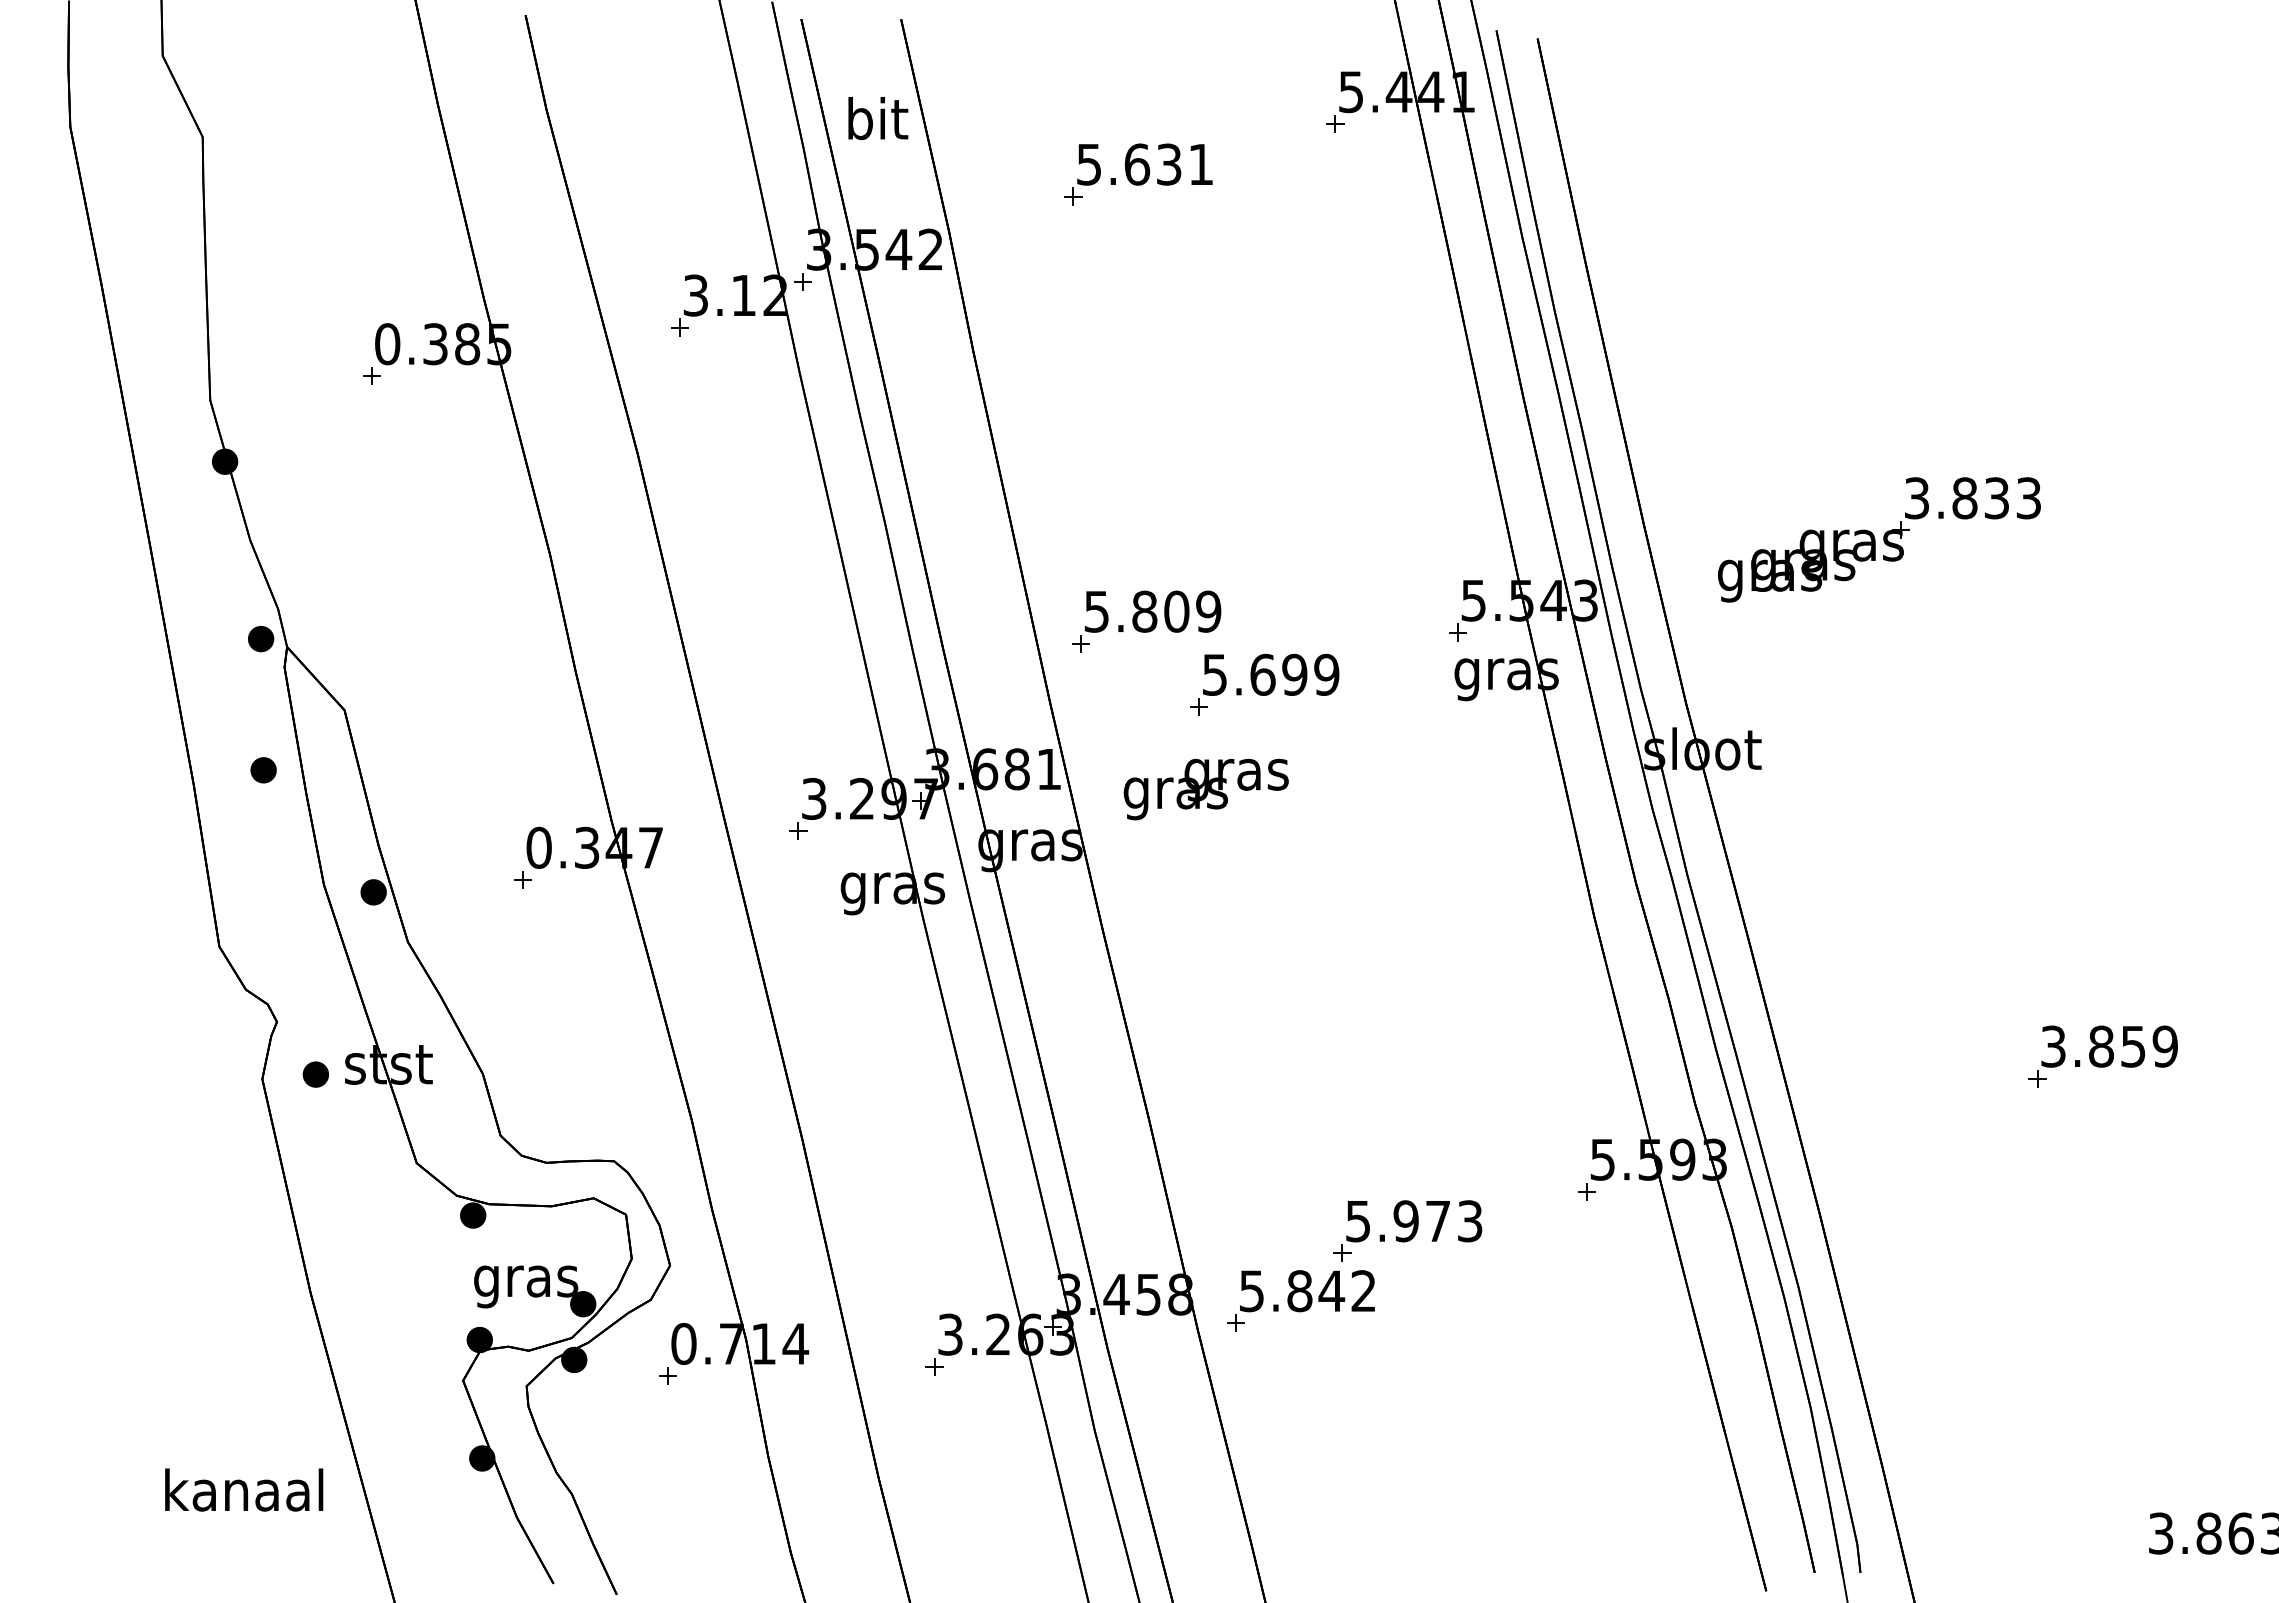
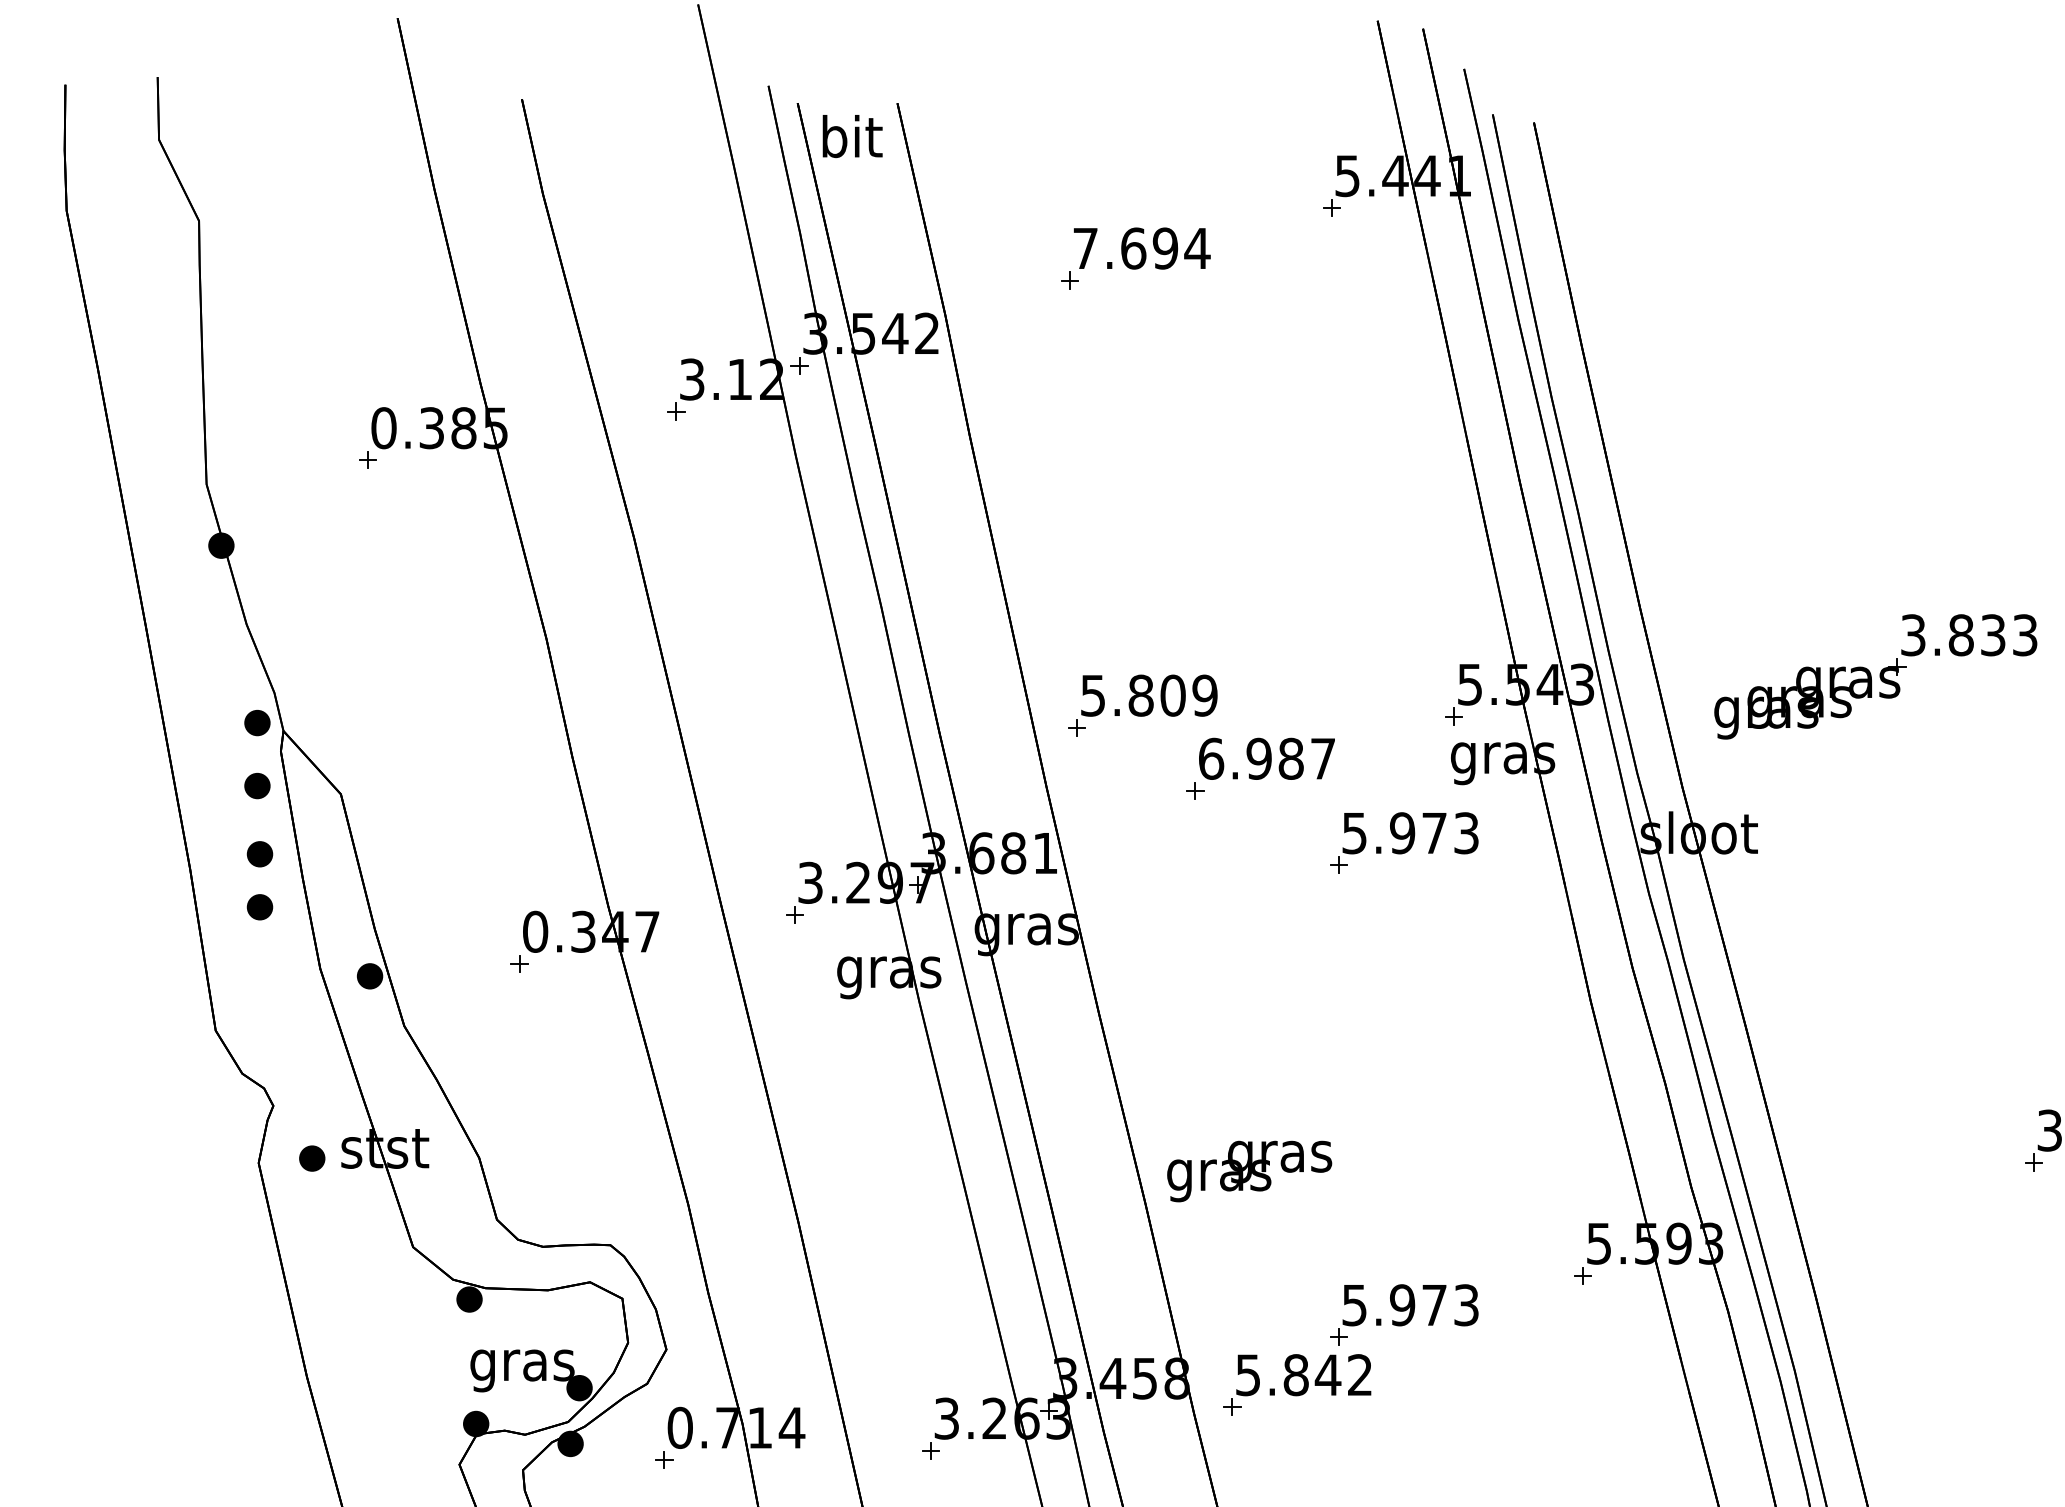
text: (878, 118) -> (852, 136), moved
text: (1145, 164) -> (1141, 248), 5.631 -> 7.694
part: (1879, 539) -> (1875, 676), moved
text: (1270, 674) -> (1266, 758), 5.699 -> 6.987
part: (261, 702) -> (257, 786), added
part: (1407, 758) -> (1403, 842), added
text: (1205, 789) -> (1248, 1171), moved
part: (263, 823) -> (259, 907), added

